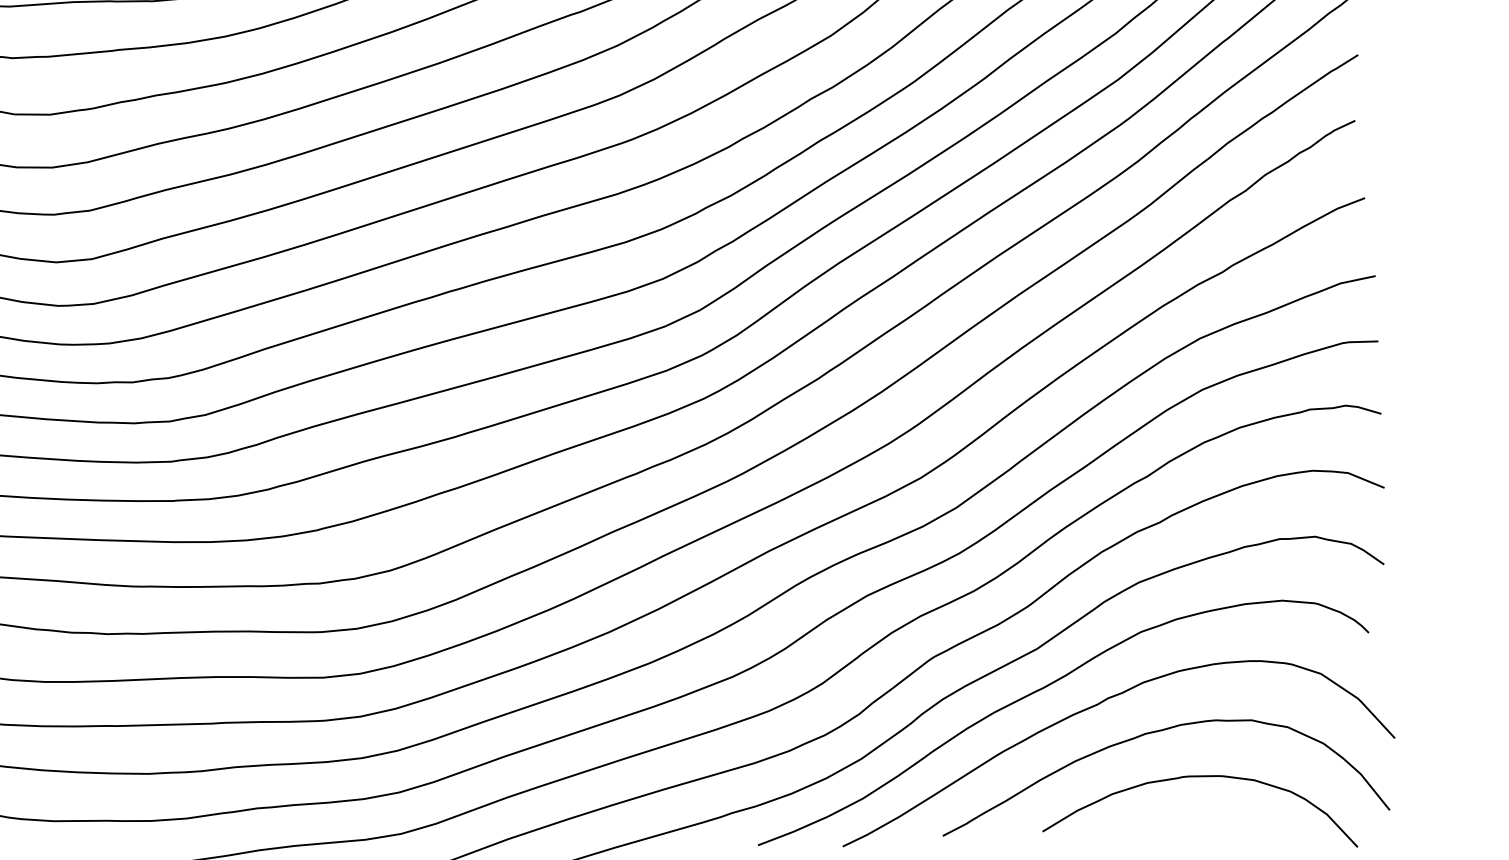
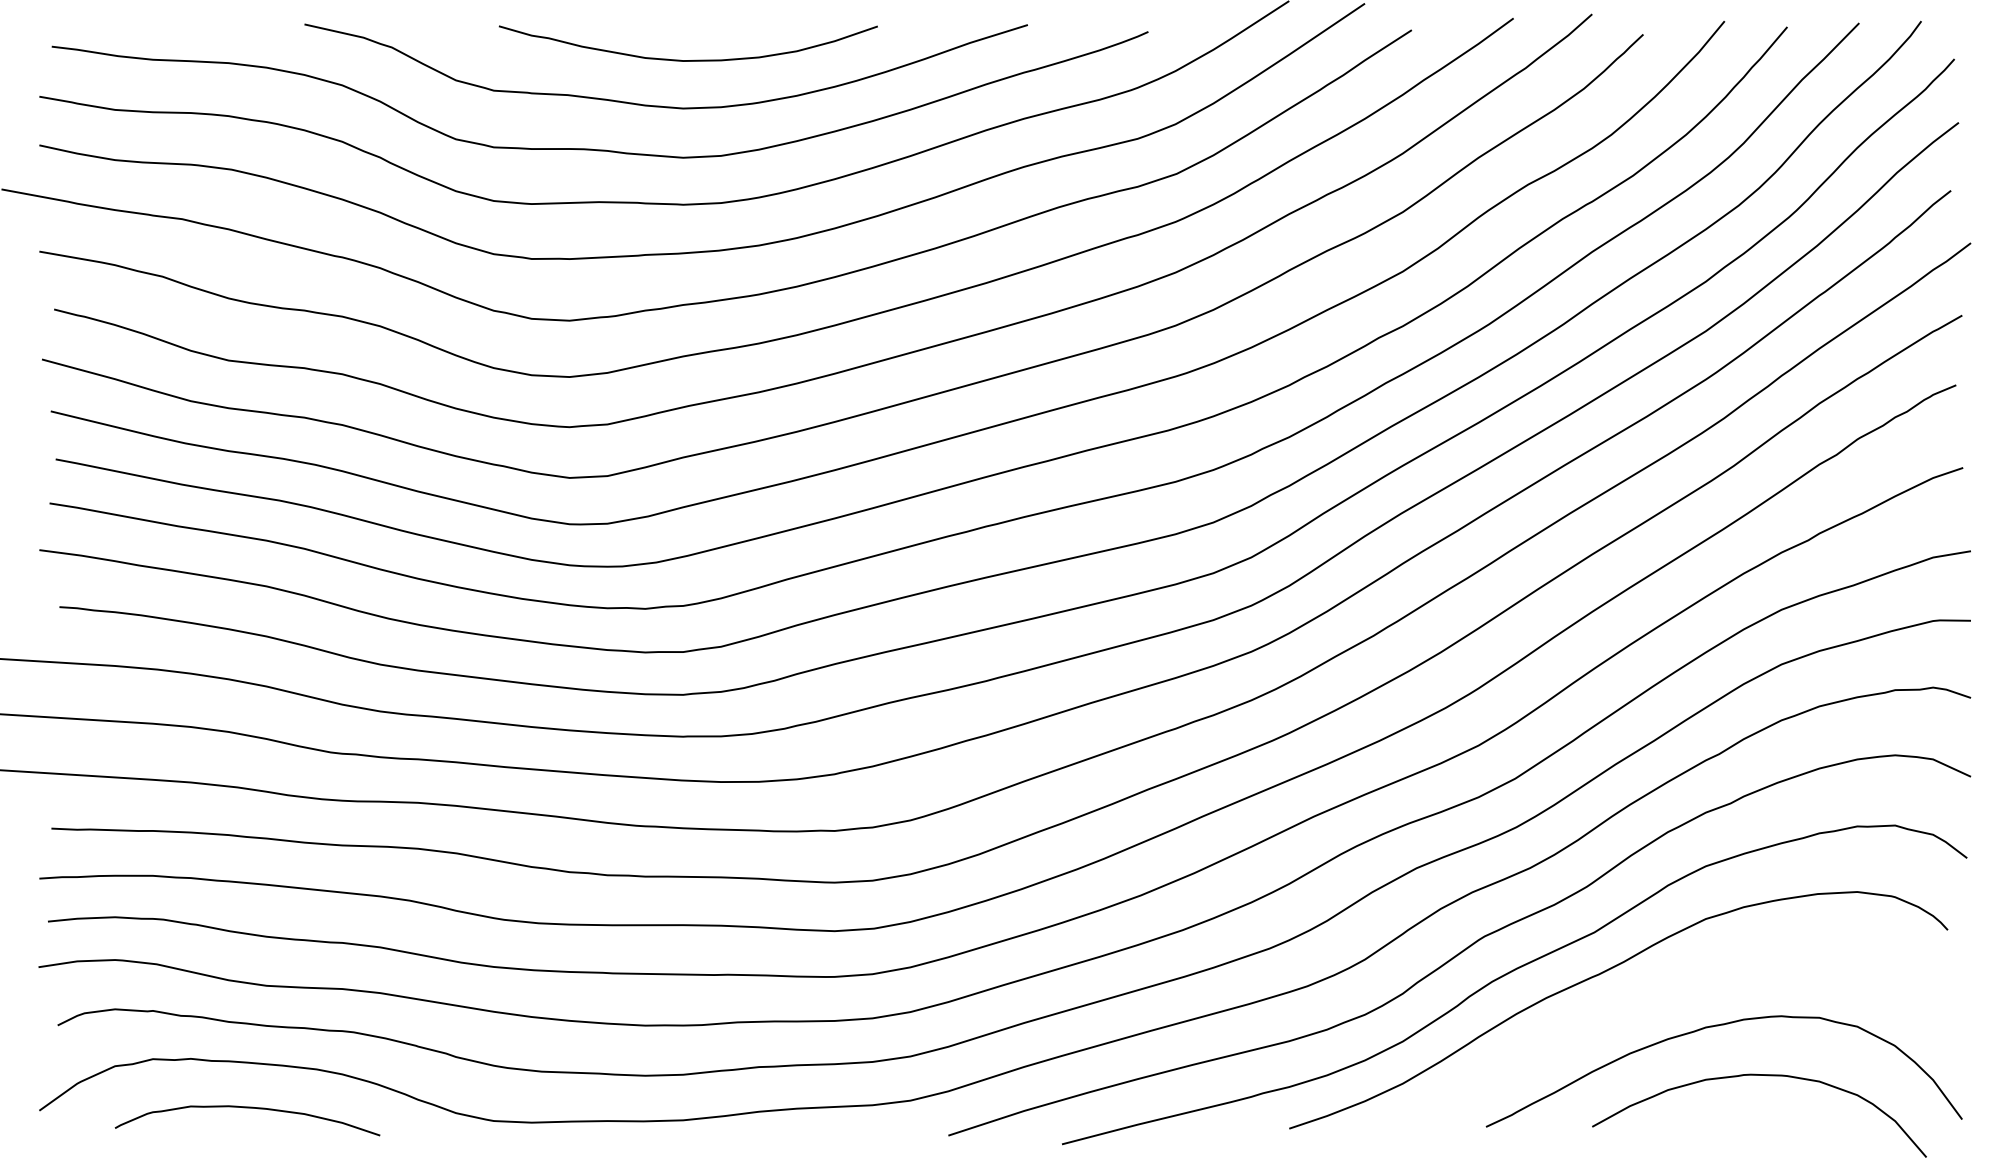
curve: (1097, 705) -> (1656, 995), removed

